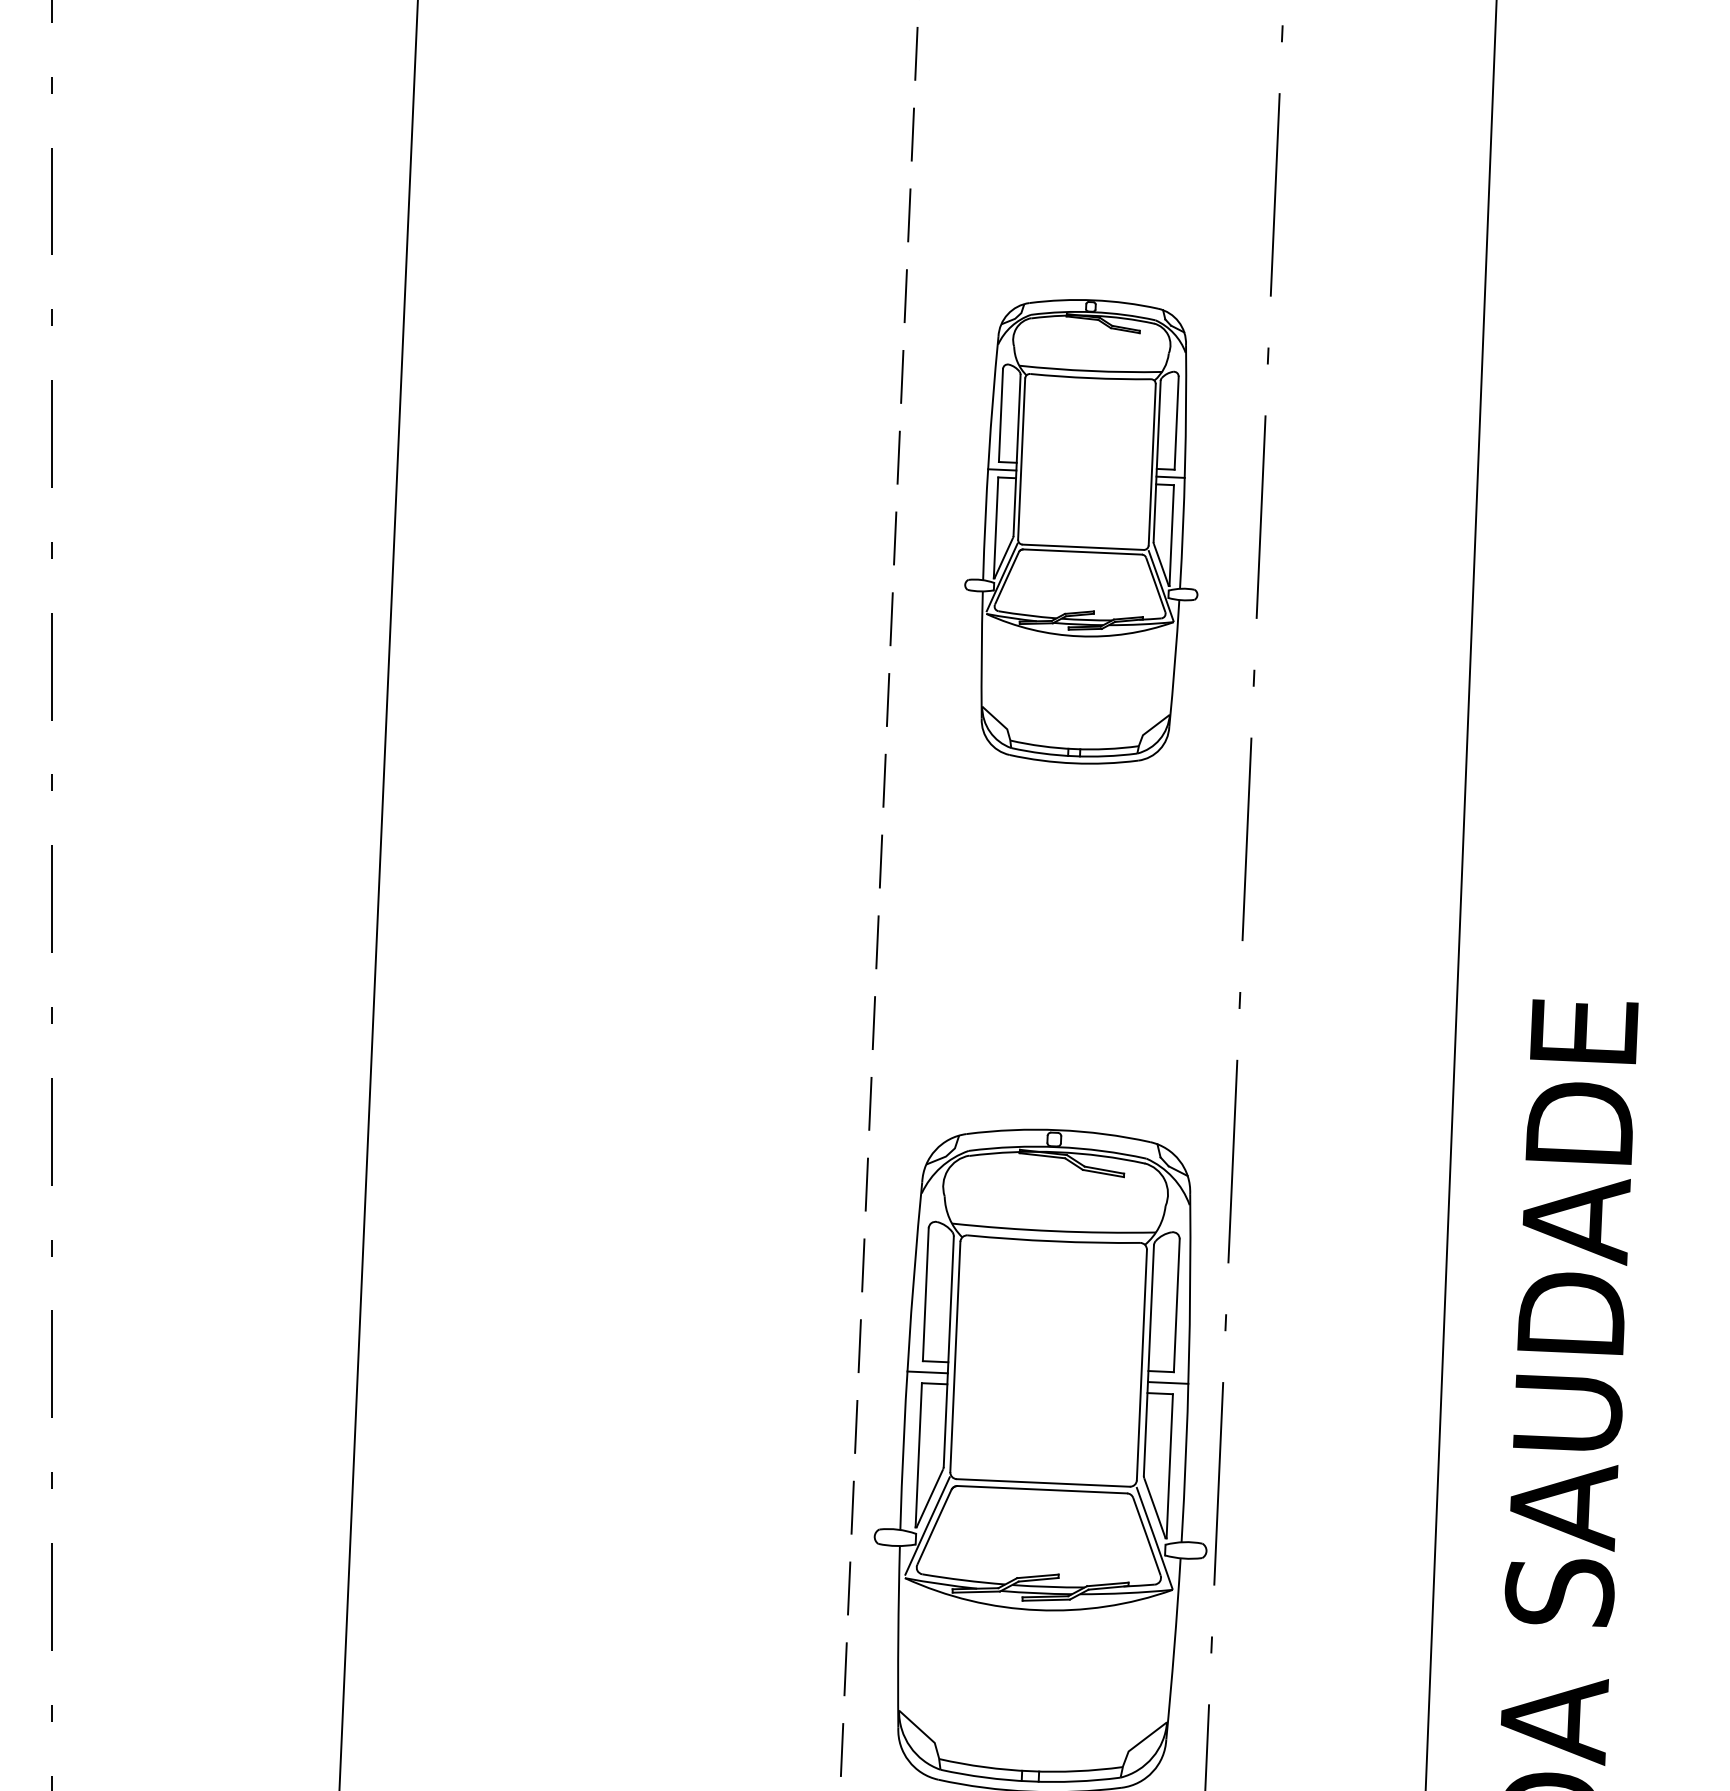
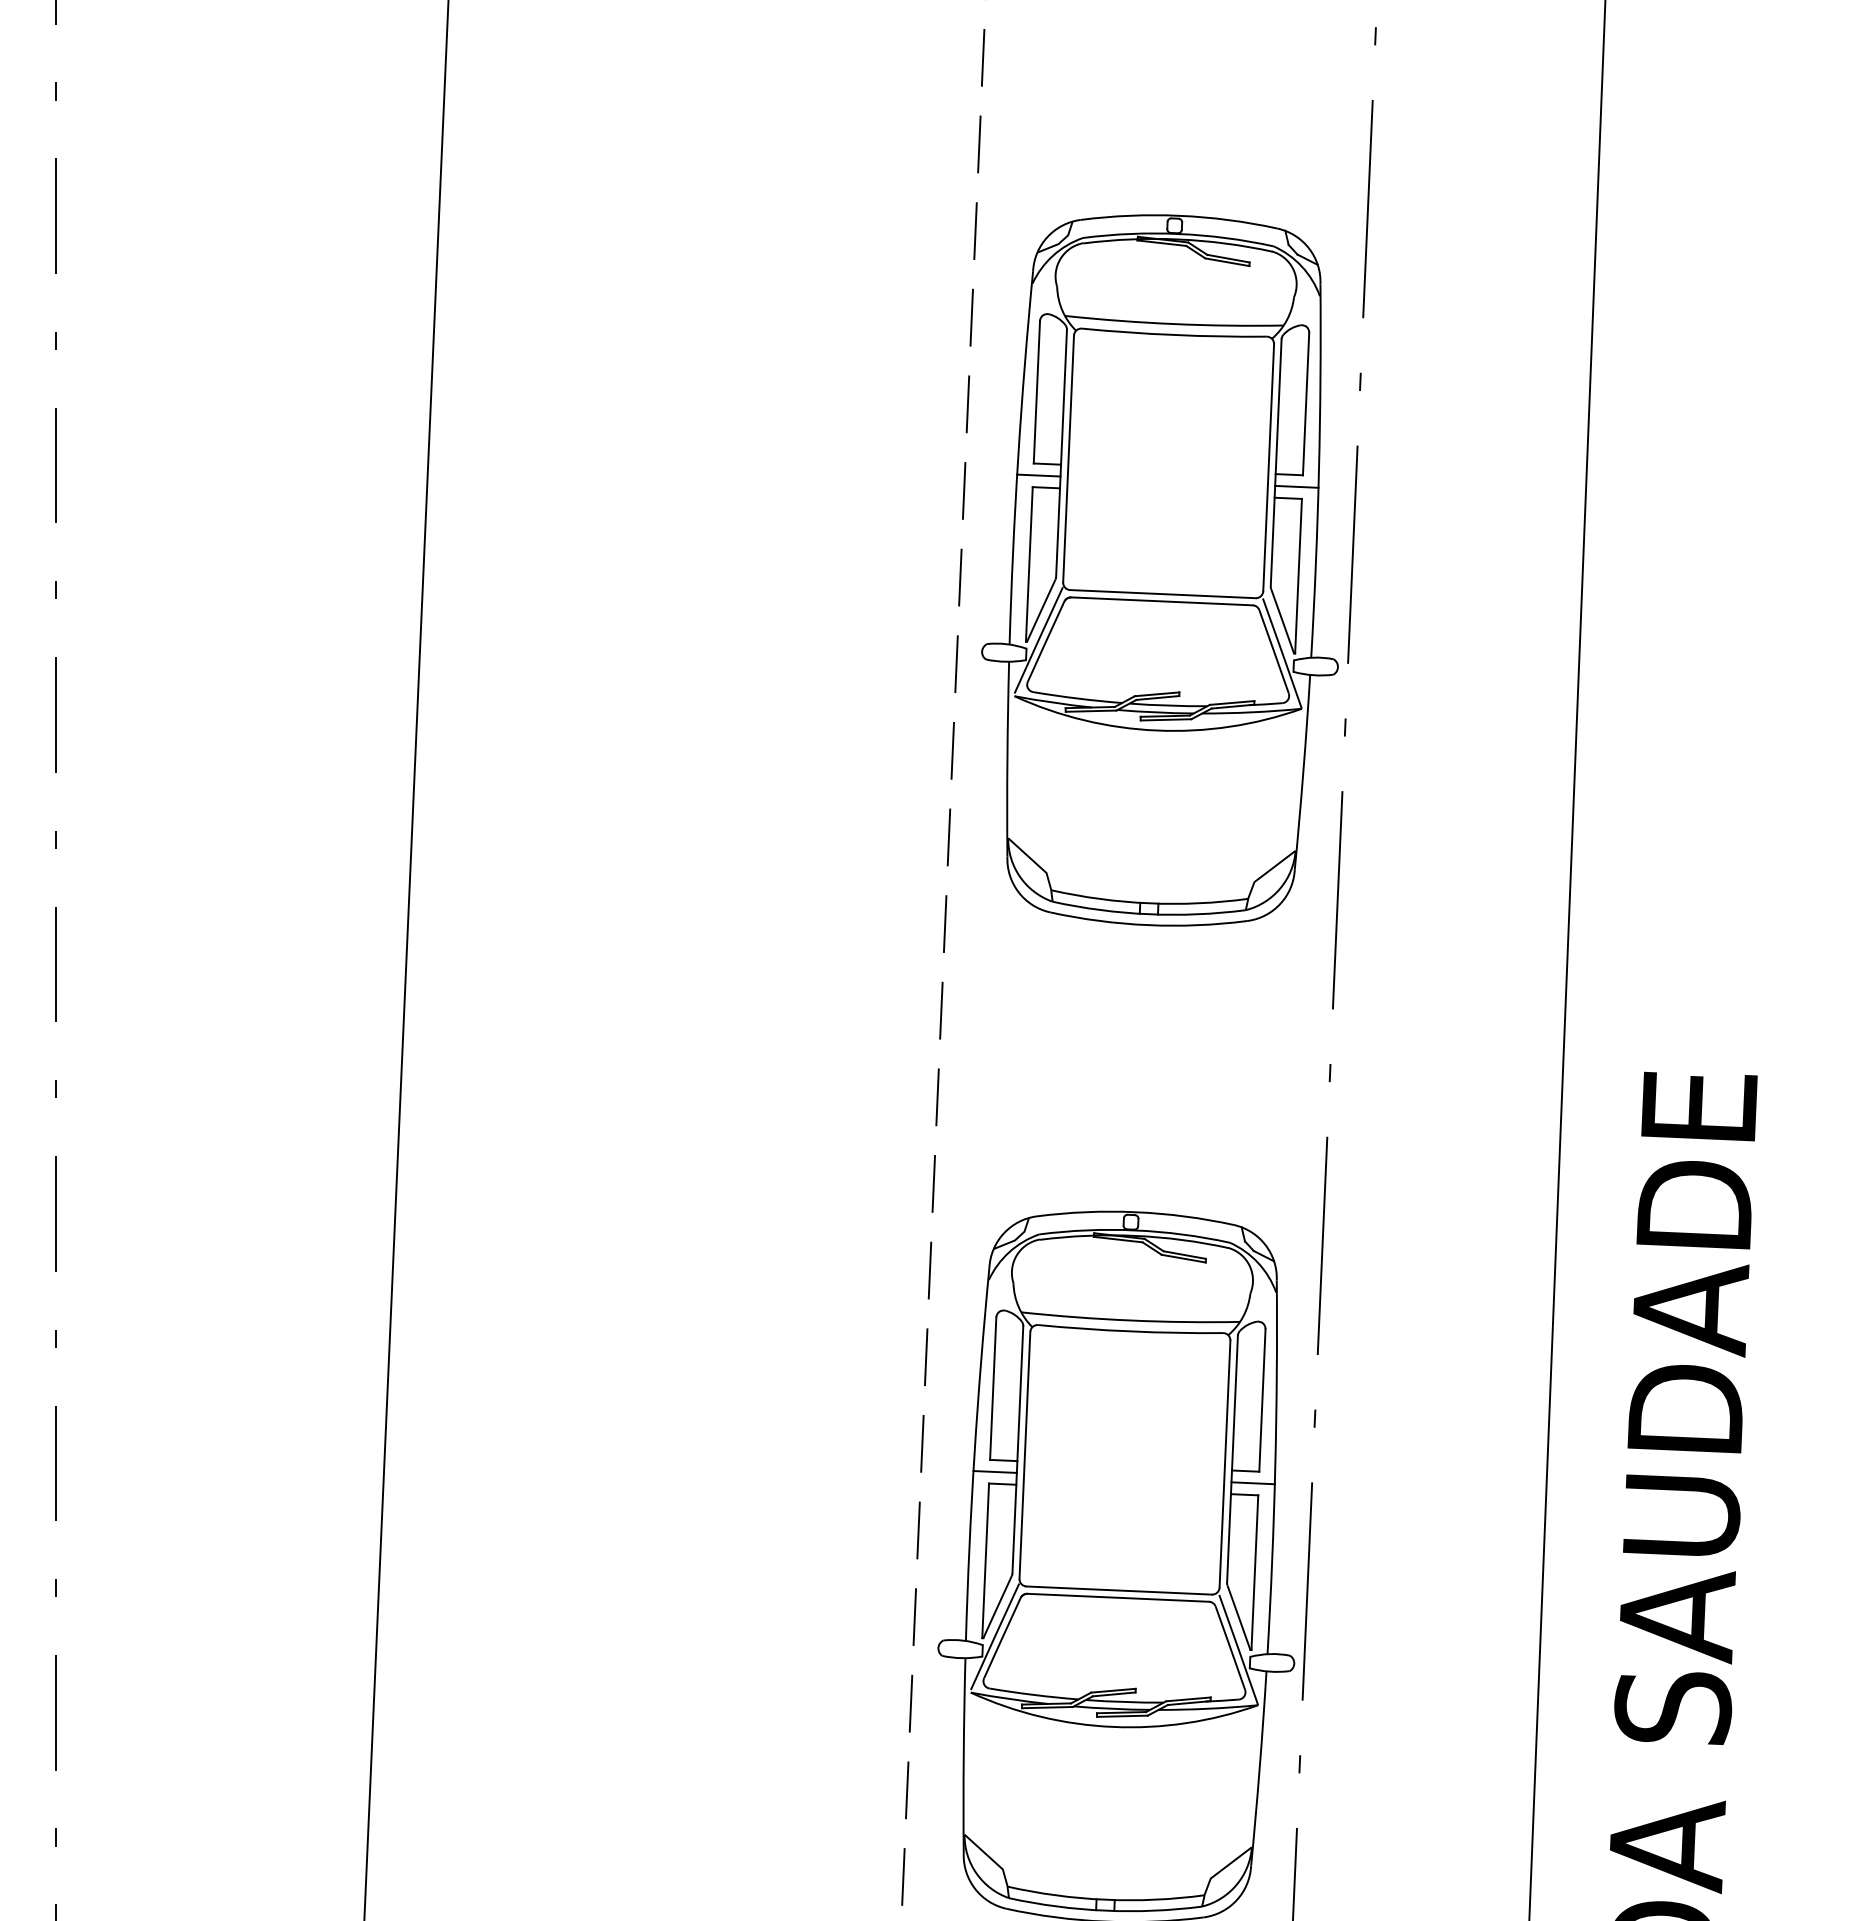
part: (1080, 531) -> (1159, 570), size x1.43

